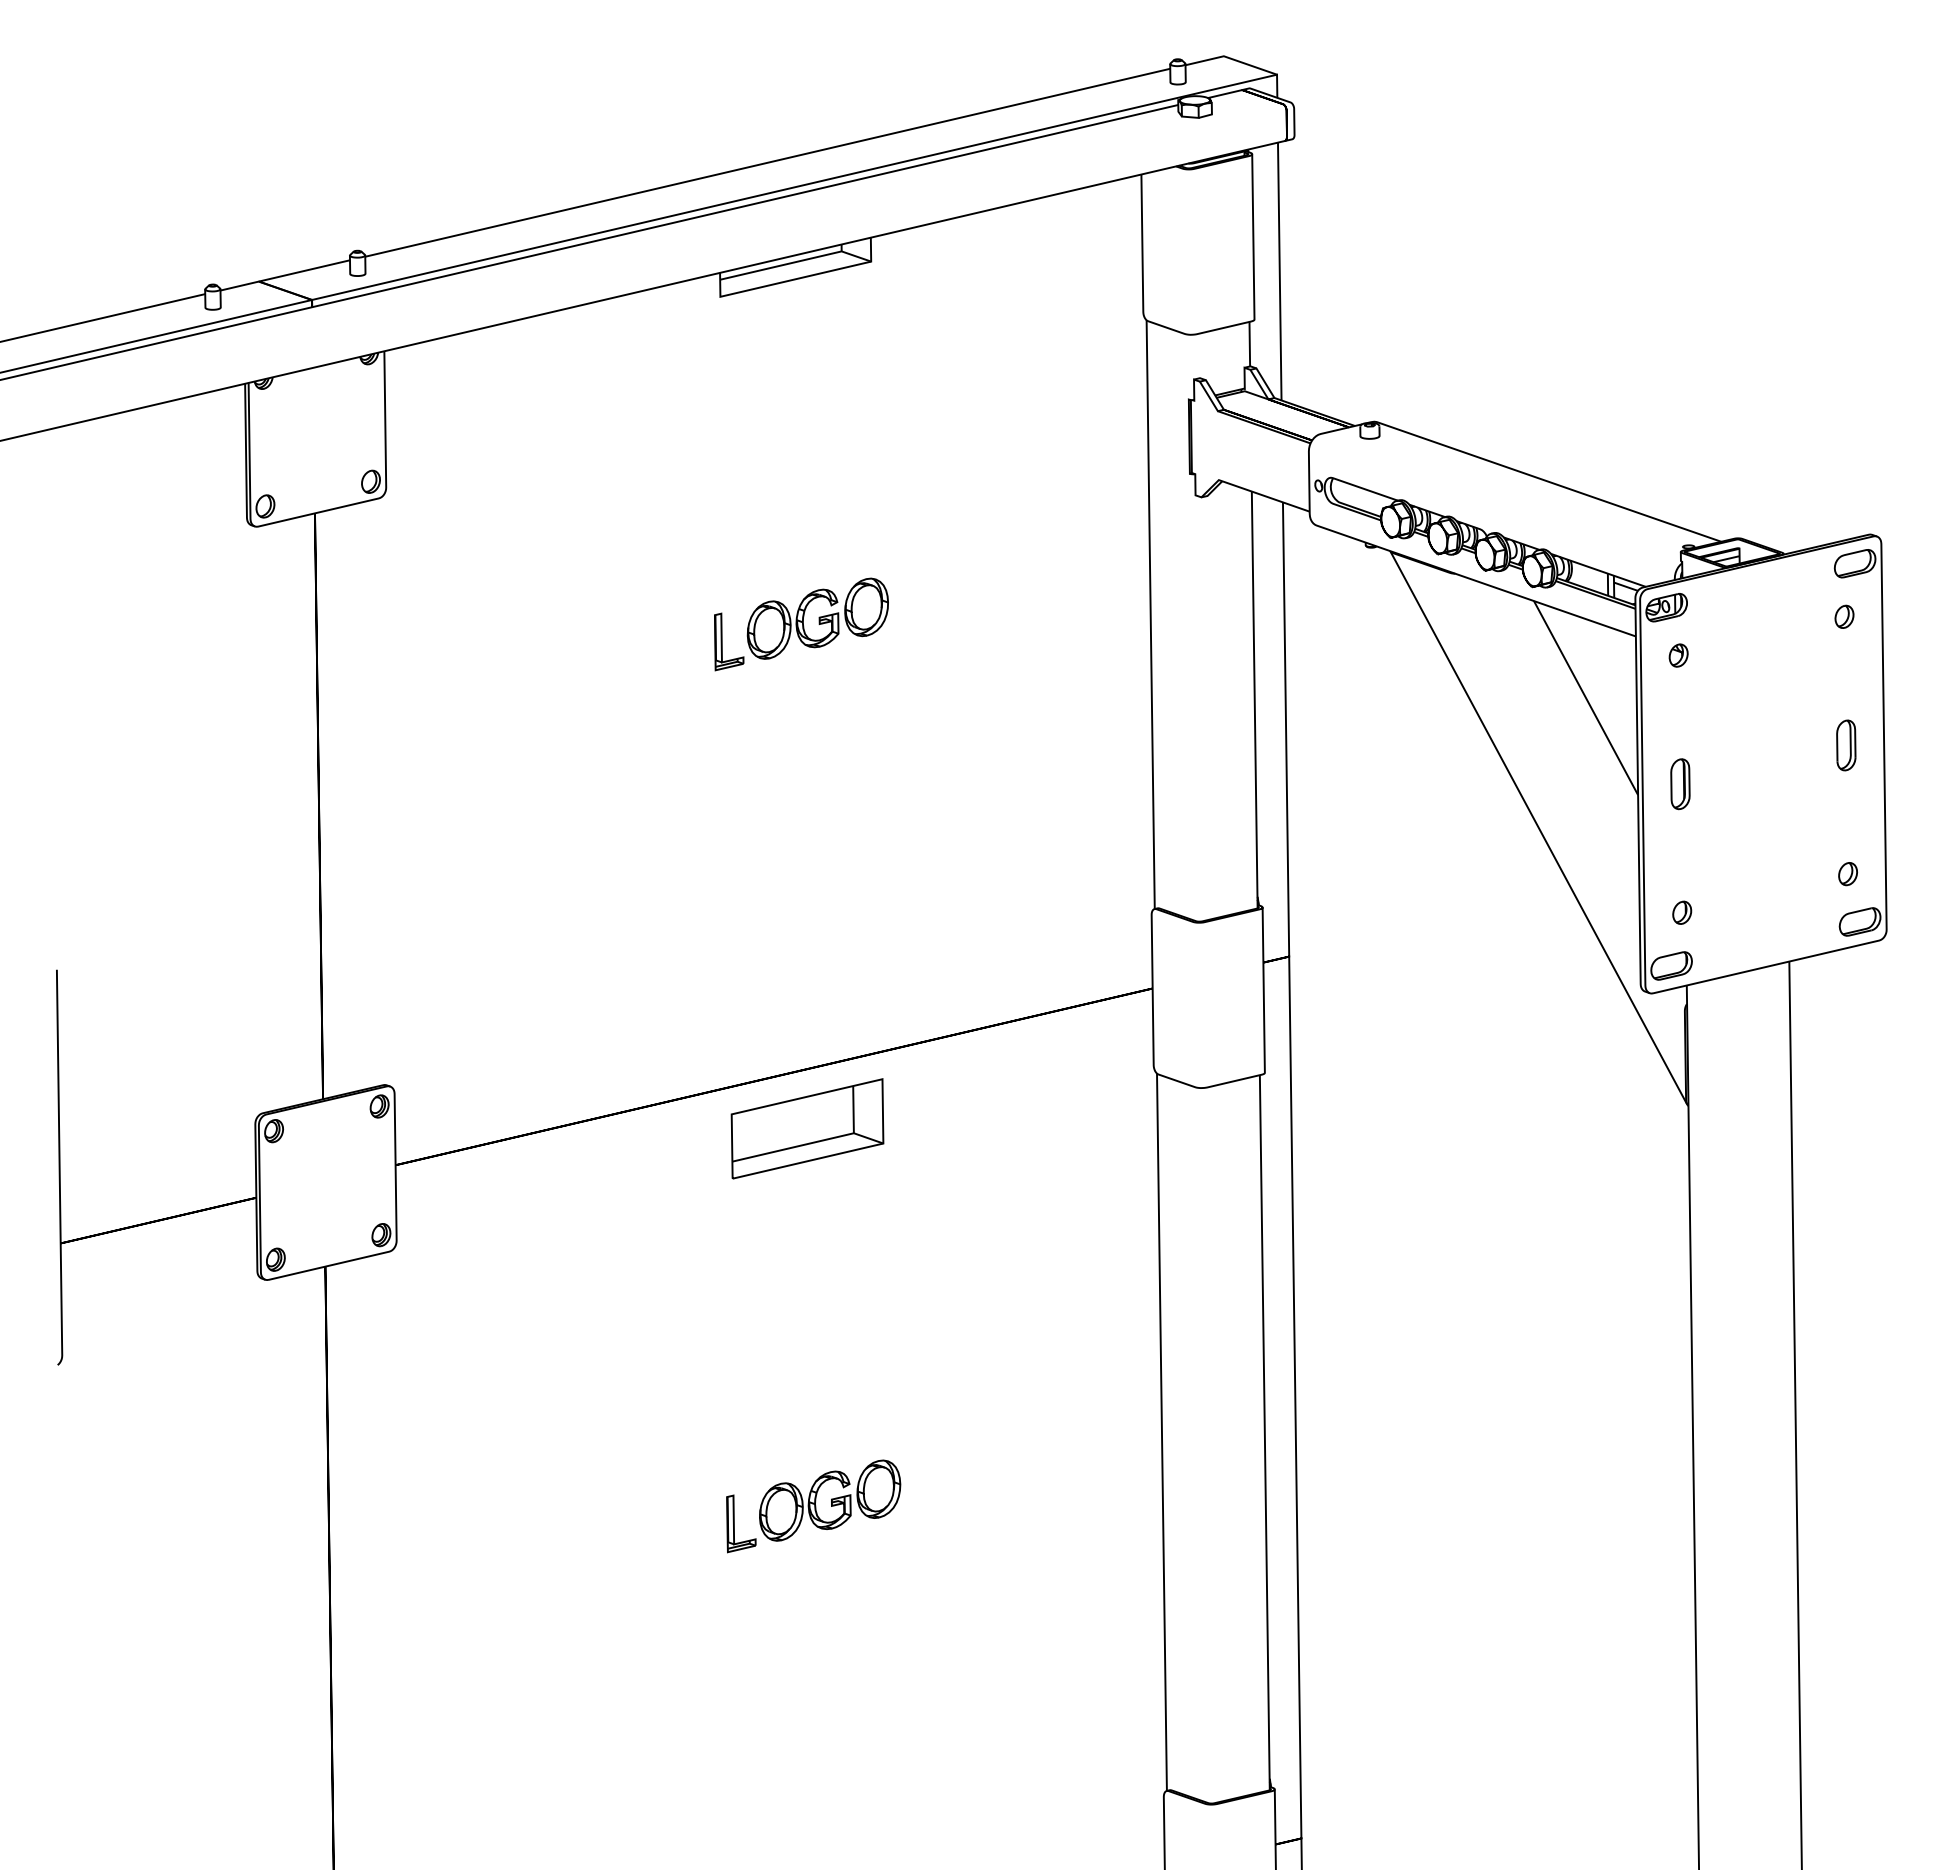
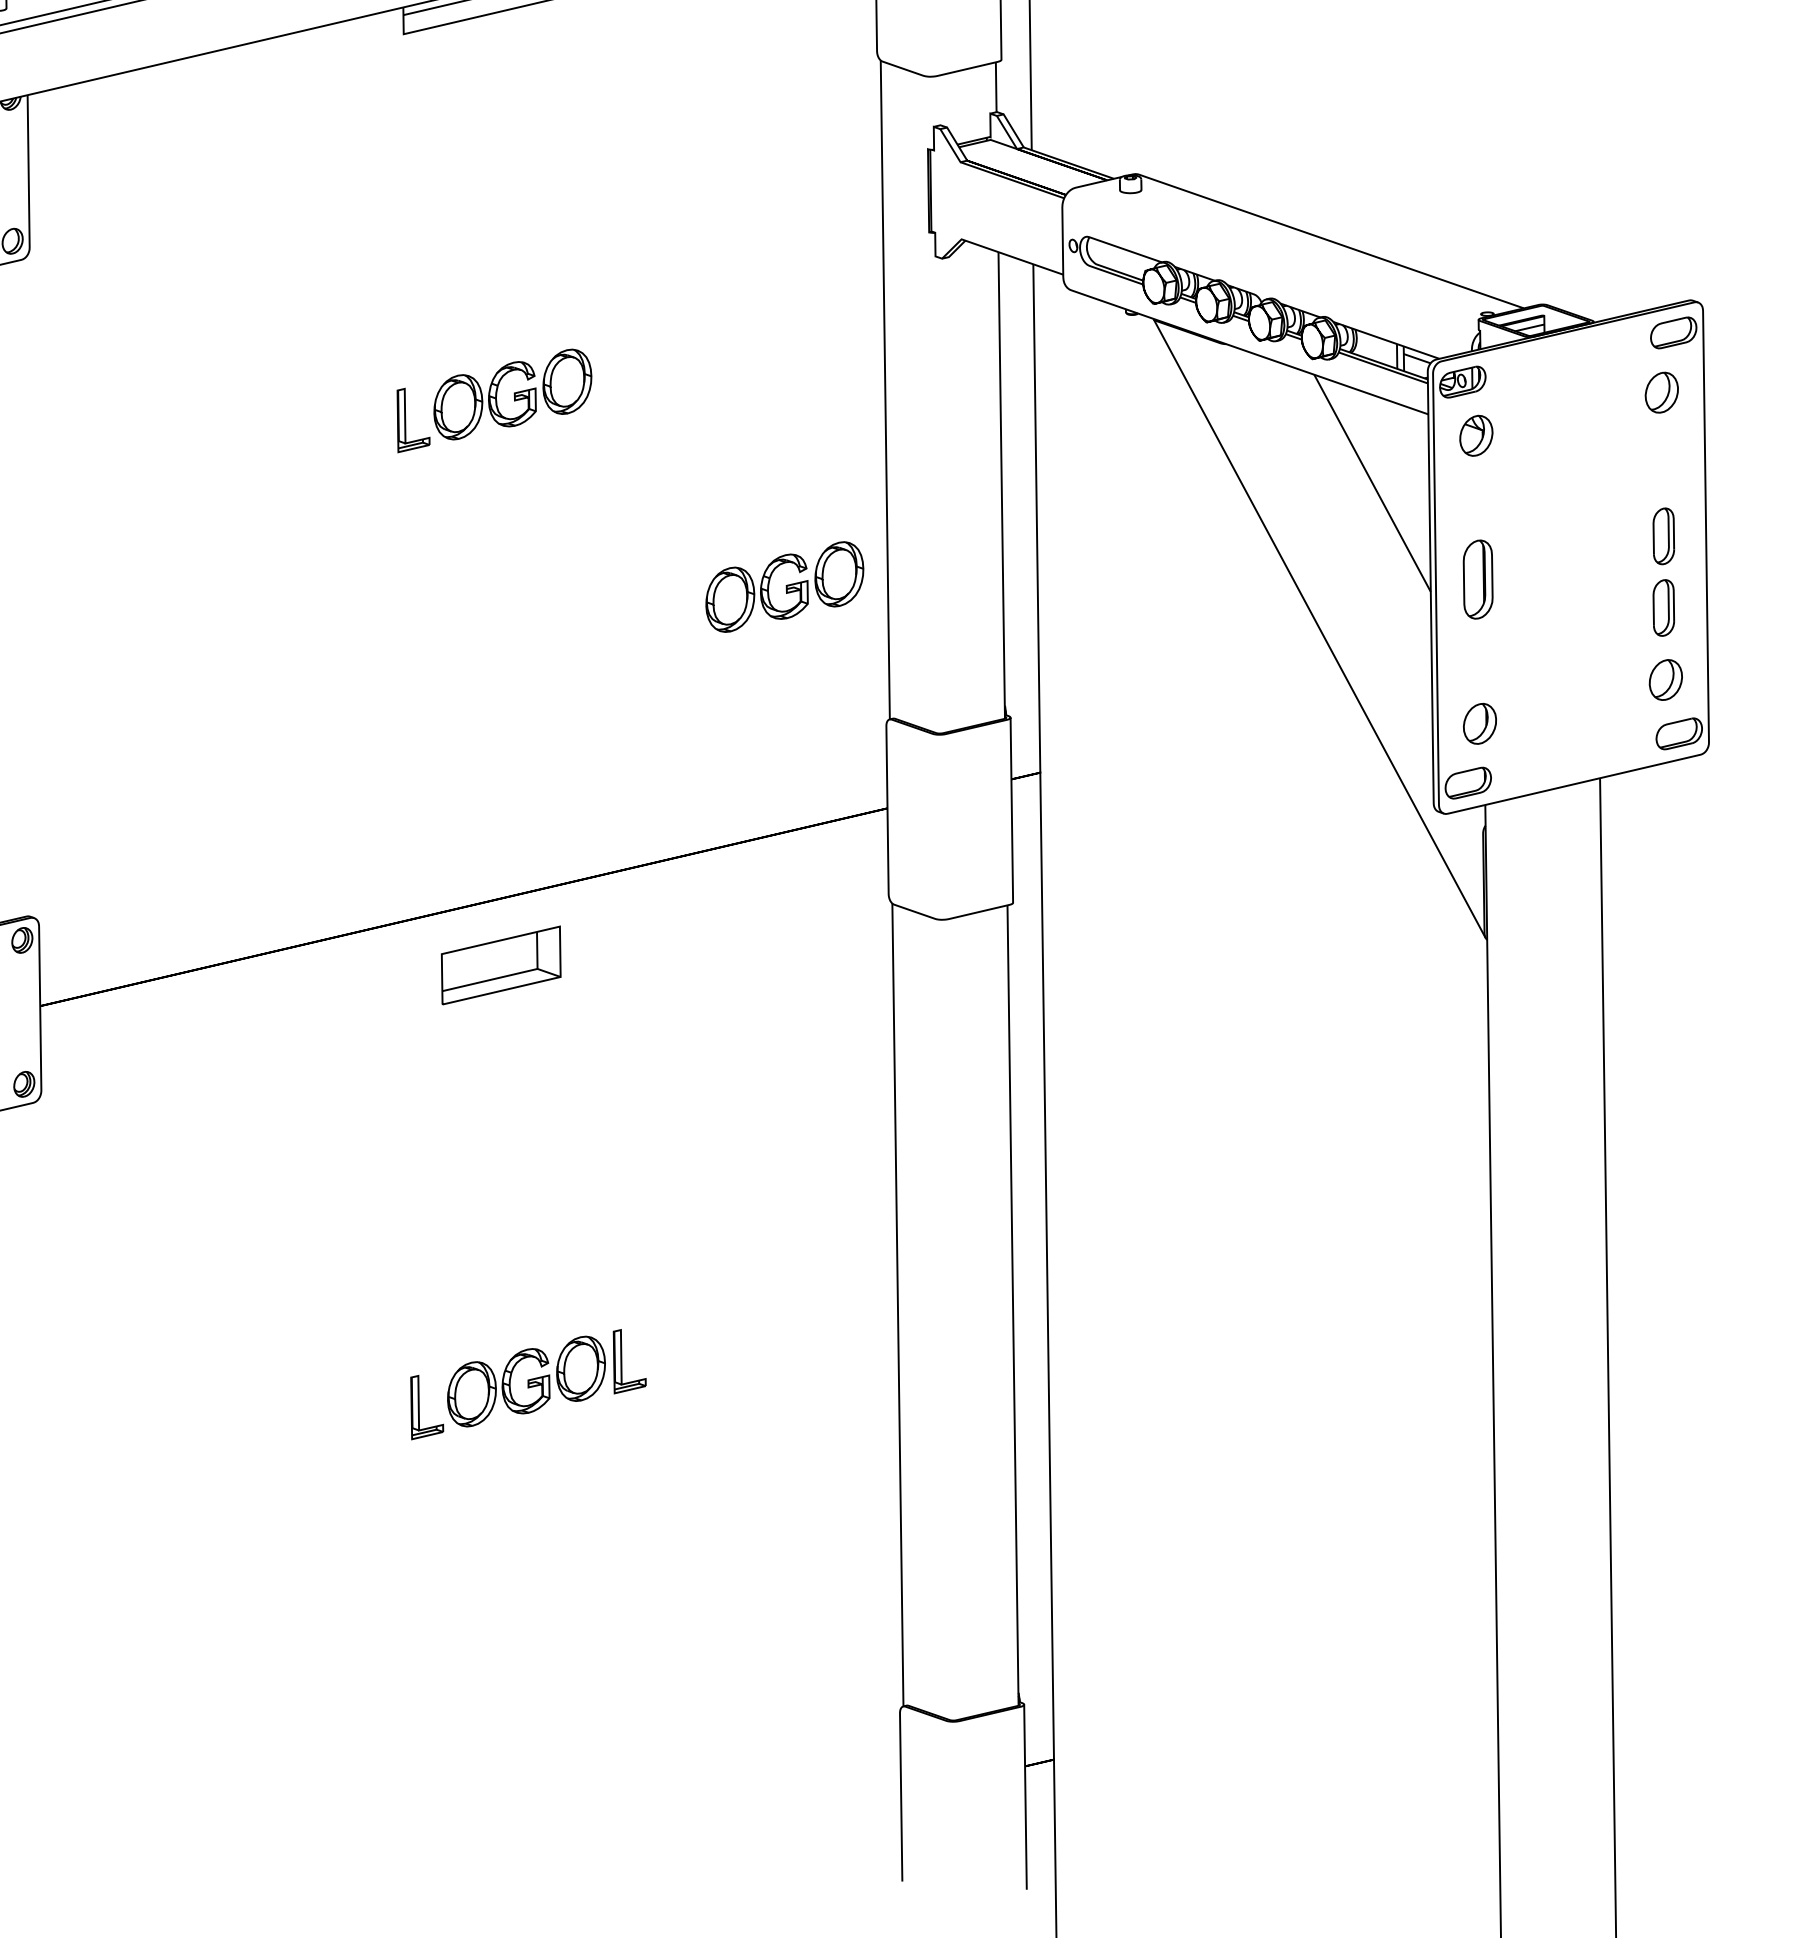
part: (1844, 616) -> (1661, 392), size x1.6
part: (1678, 655) -> (1476, 435), size x1.6
part: (1680, 784) -> (1478, 580), size x1.4
part: (1060, 790) -> (784, 586), added
part: (1846, 809) -> (1664, 608), added
part: (1847, 874) -> (1665, 680), size x1.6
part: (1682, 912) -> (1480, 723), size x1.6
part: (807, 1128) -> (501, 965), size x0.7
part: (915, 1482) -> (622, 1361), added

